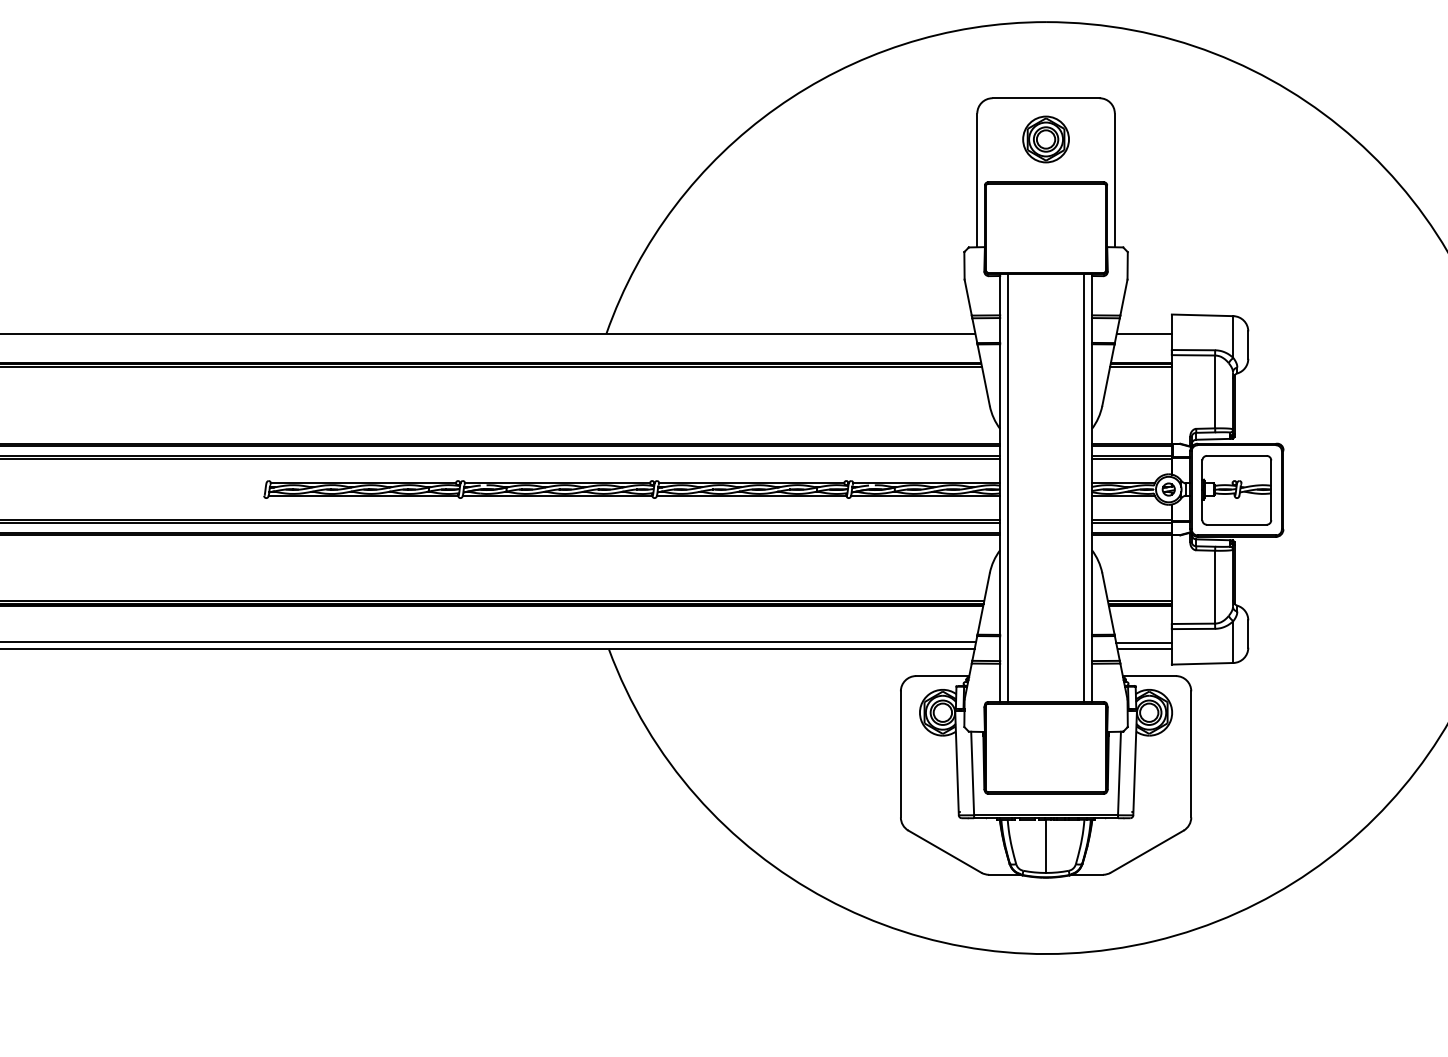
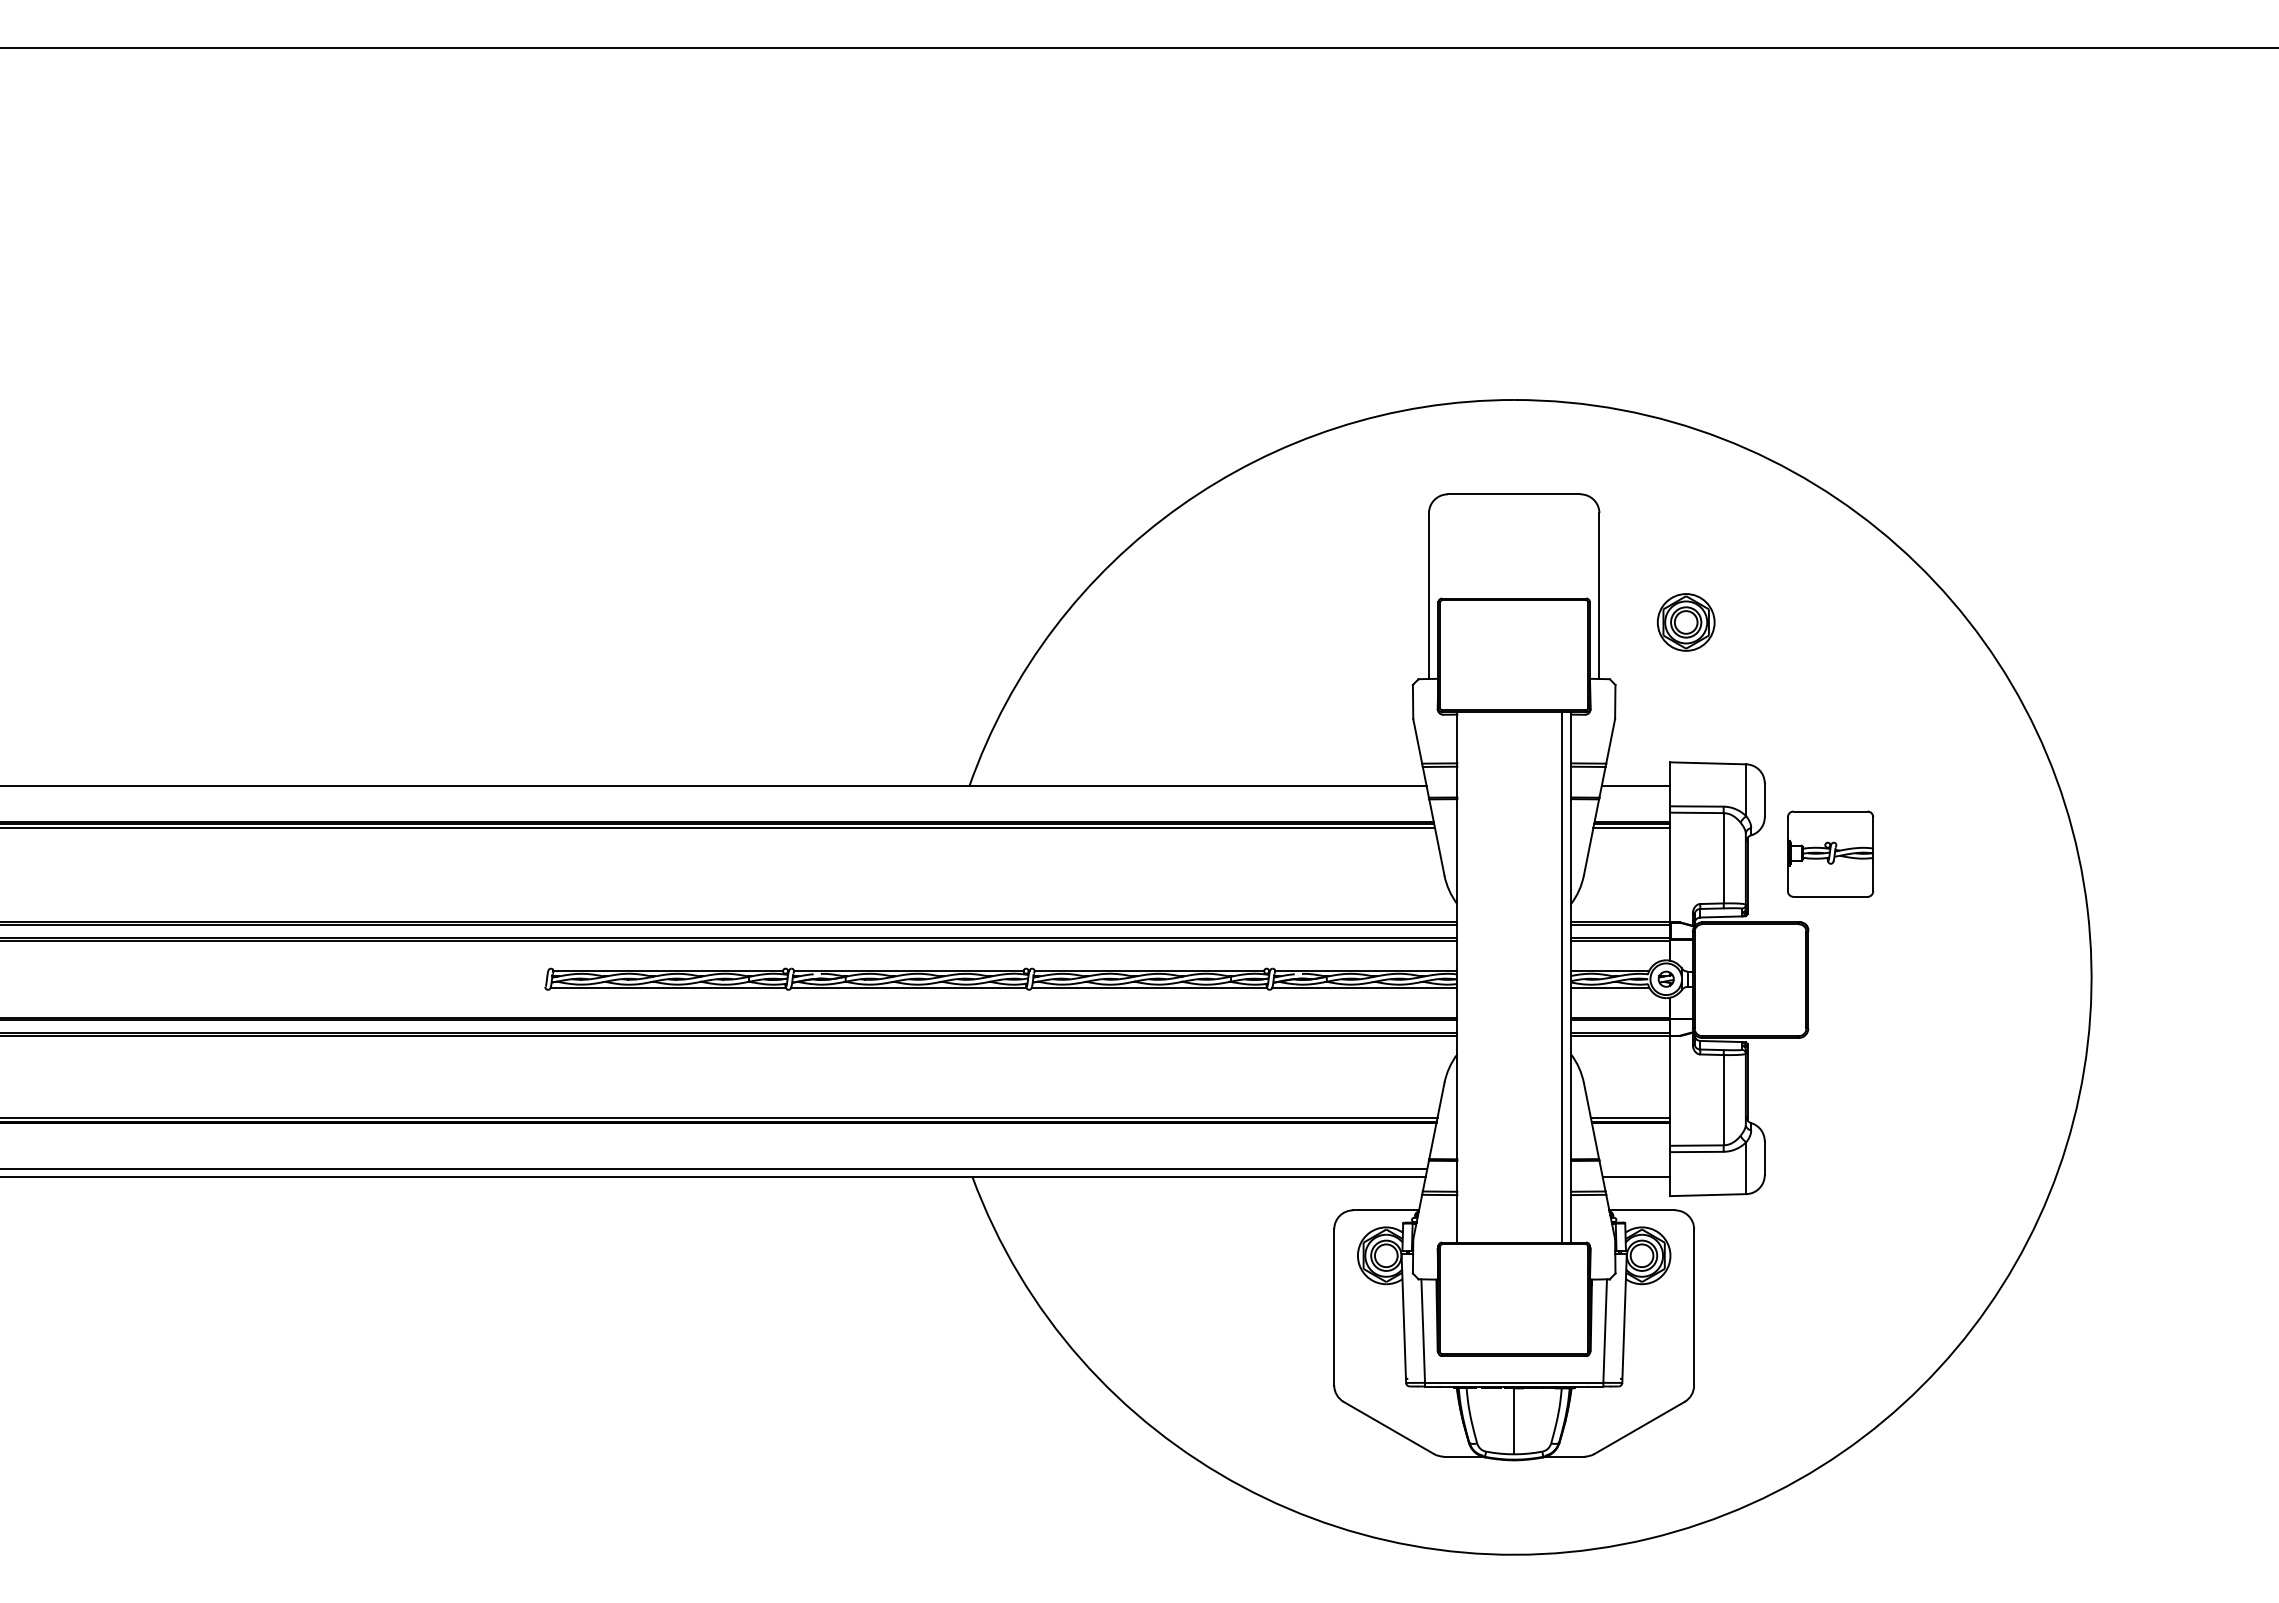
part: (1045, 139) -> (1685, 622), moved
line: (1007, 488) -> (1466, 977), removed
part: (1236, 489) -> (1830, 853), moved
line: (1143, 642) -> (1635, 1168), removed

